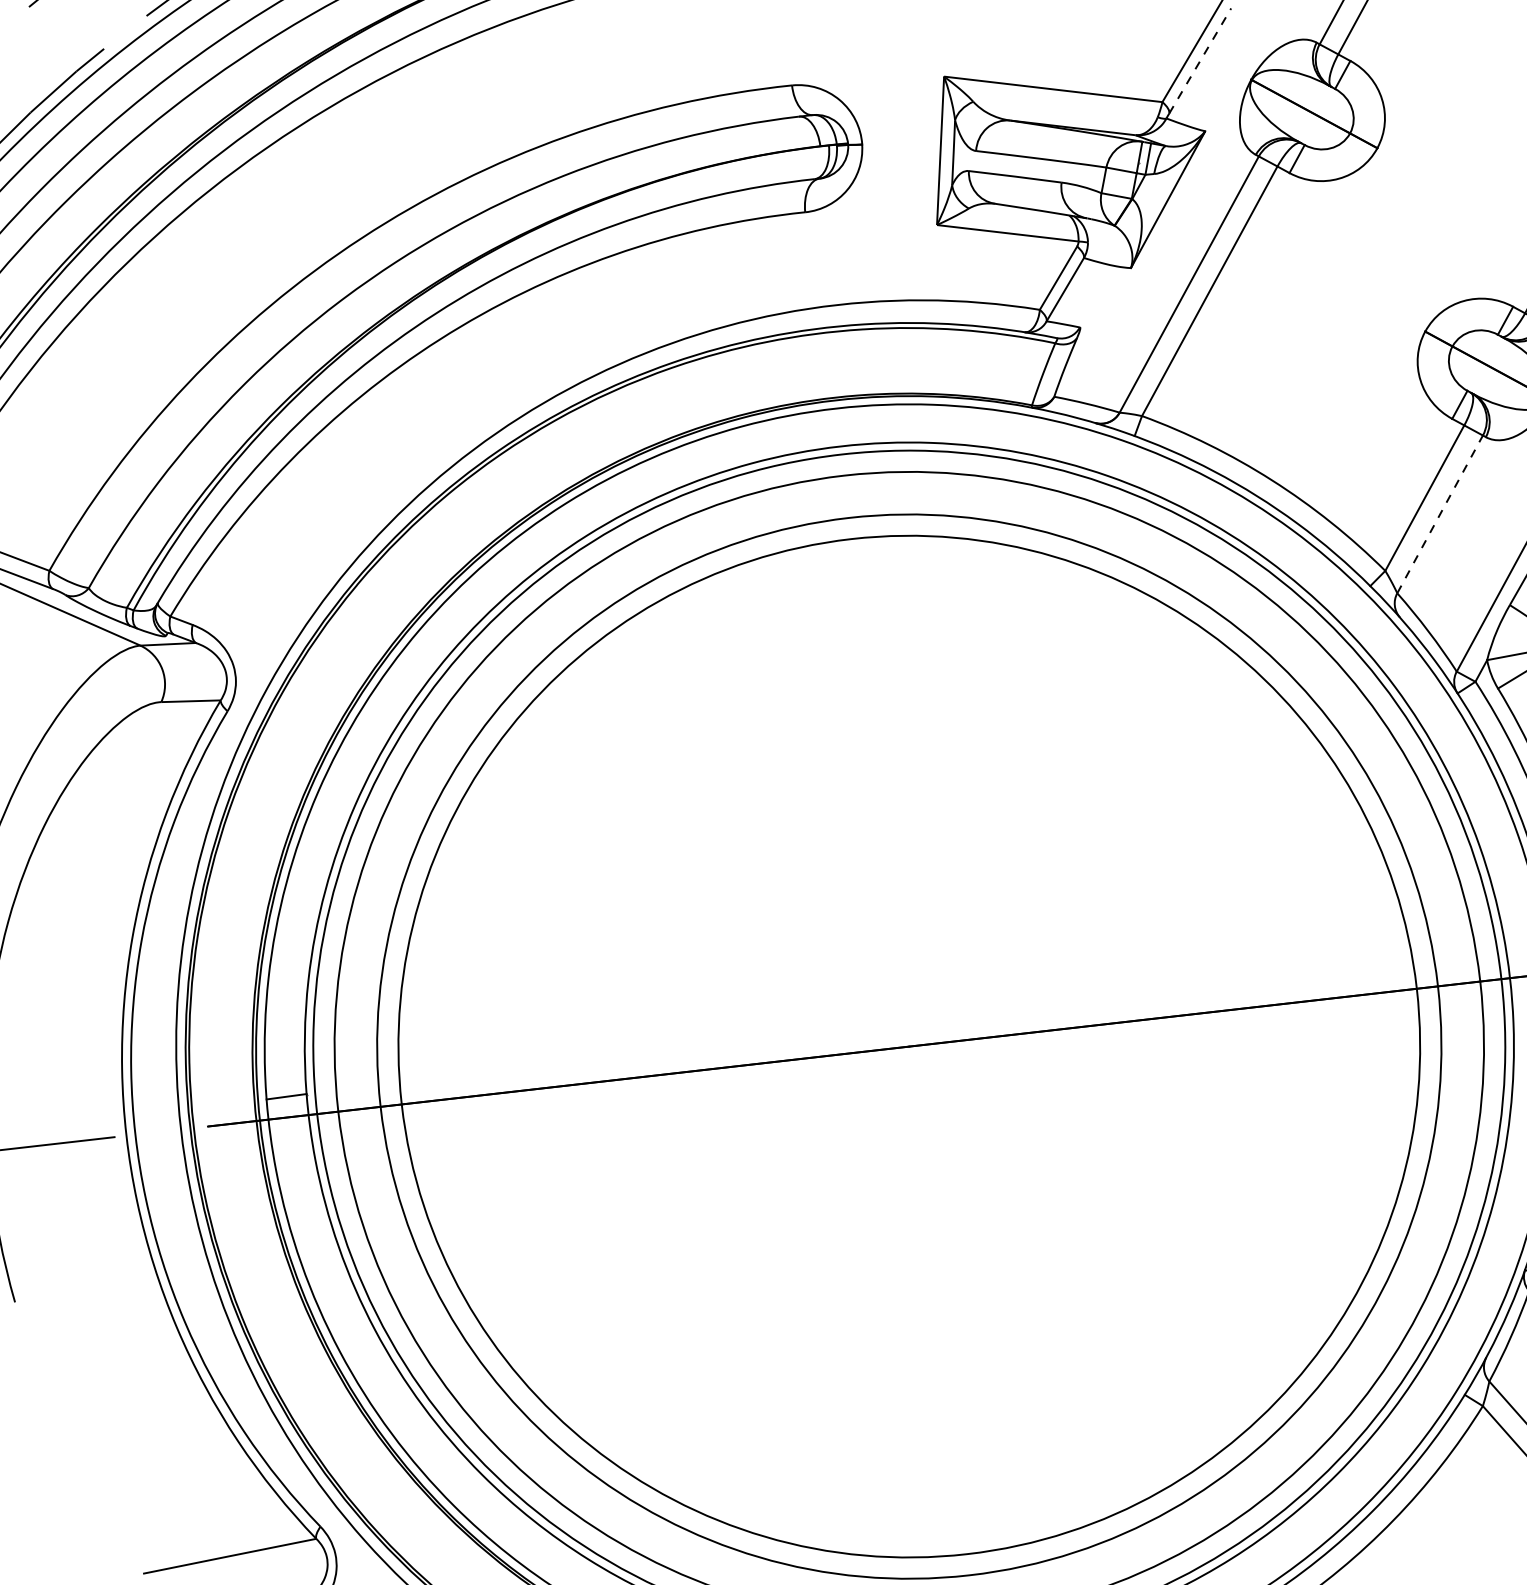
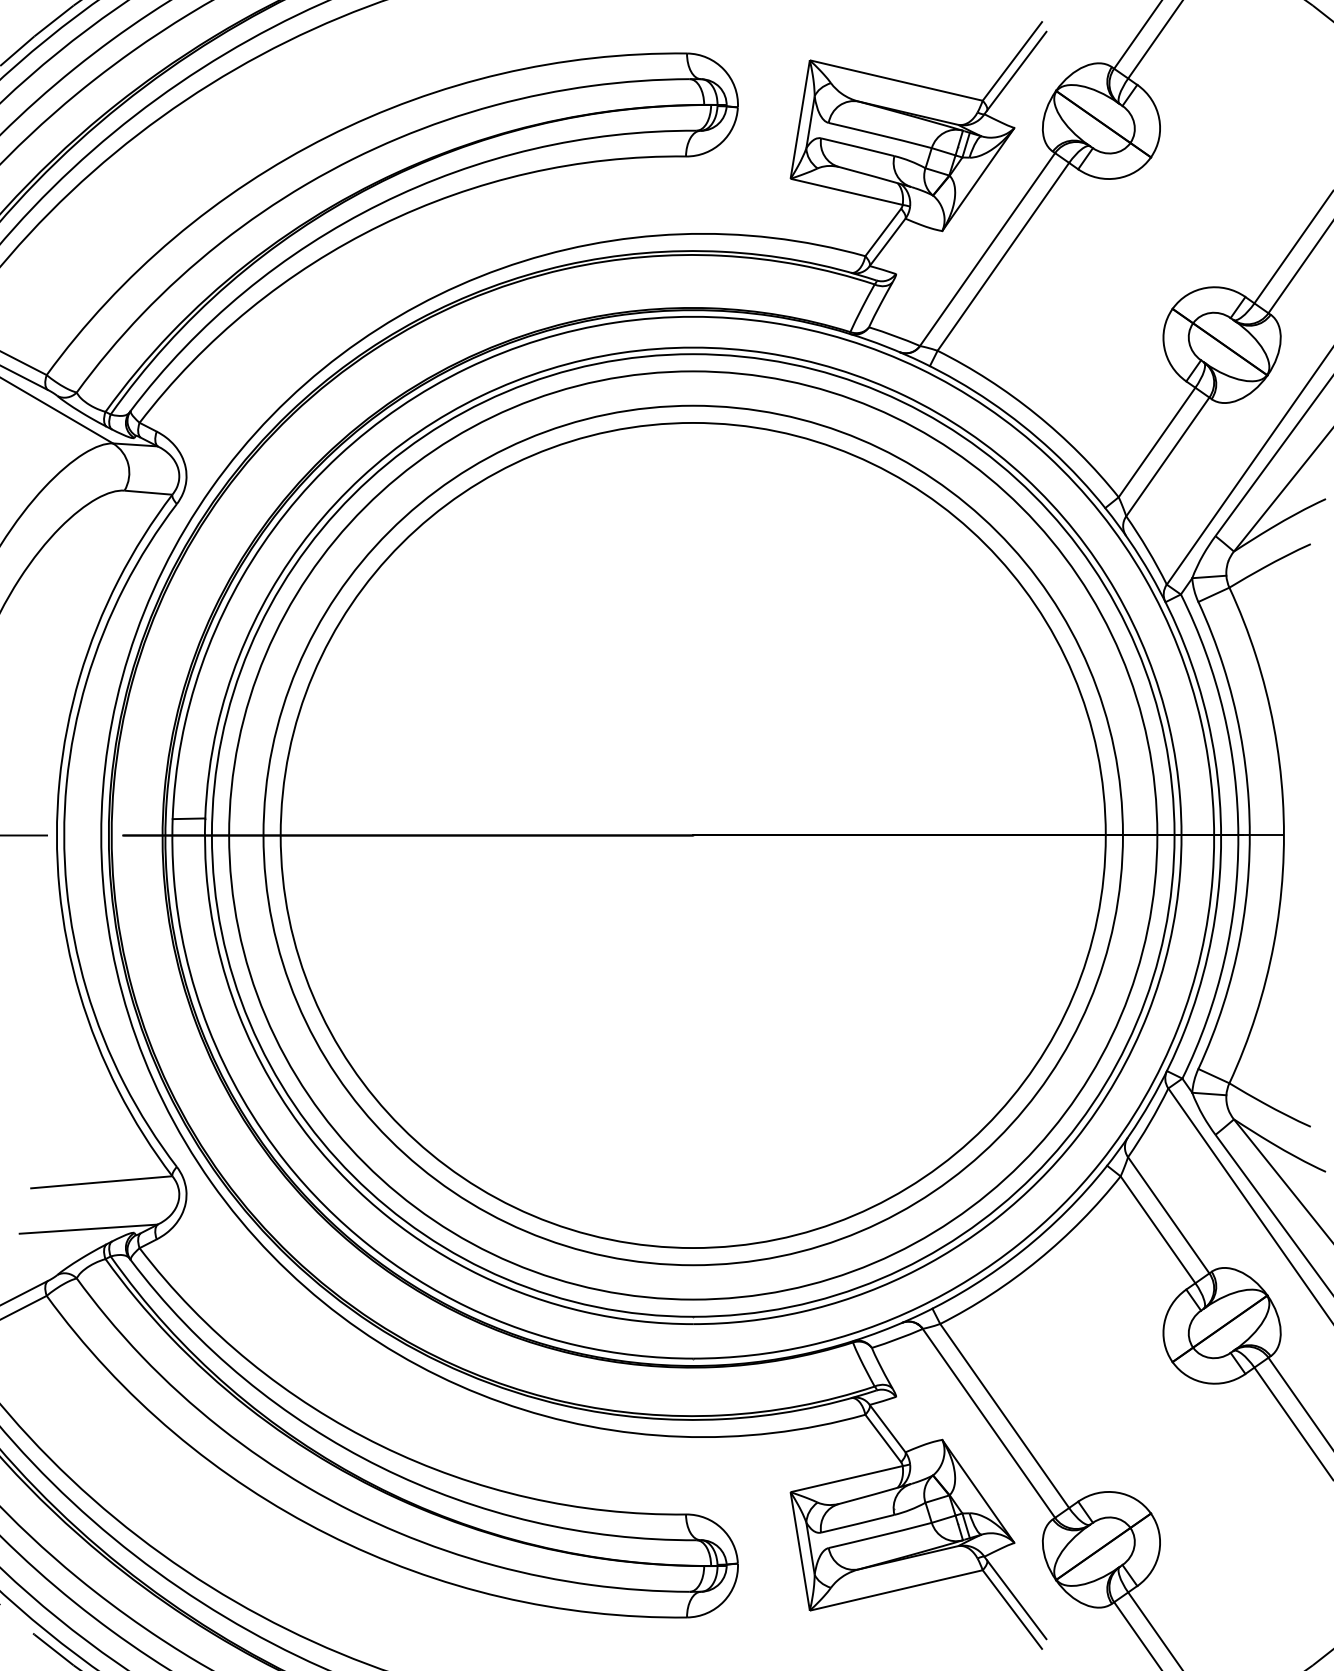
line: (1200, 60) -> (1017, 70), dashed -> solid
line: (1440, 513) -> (1168, 456), dashed -> solid

